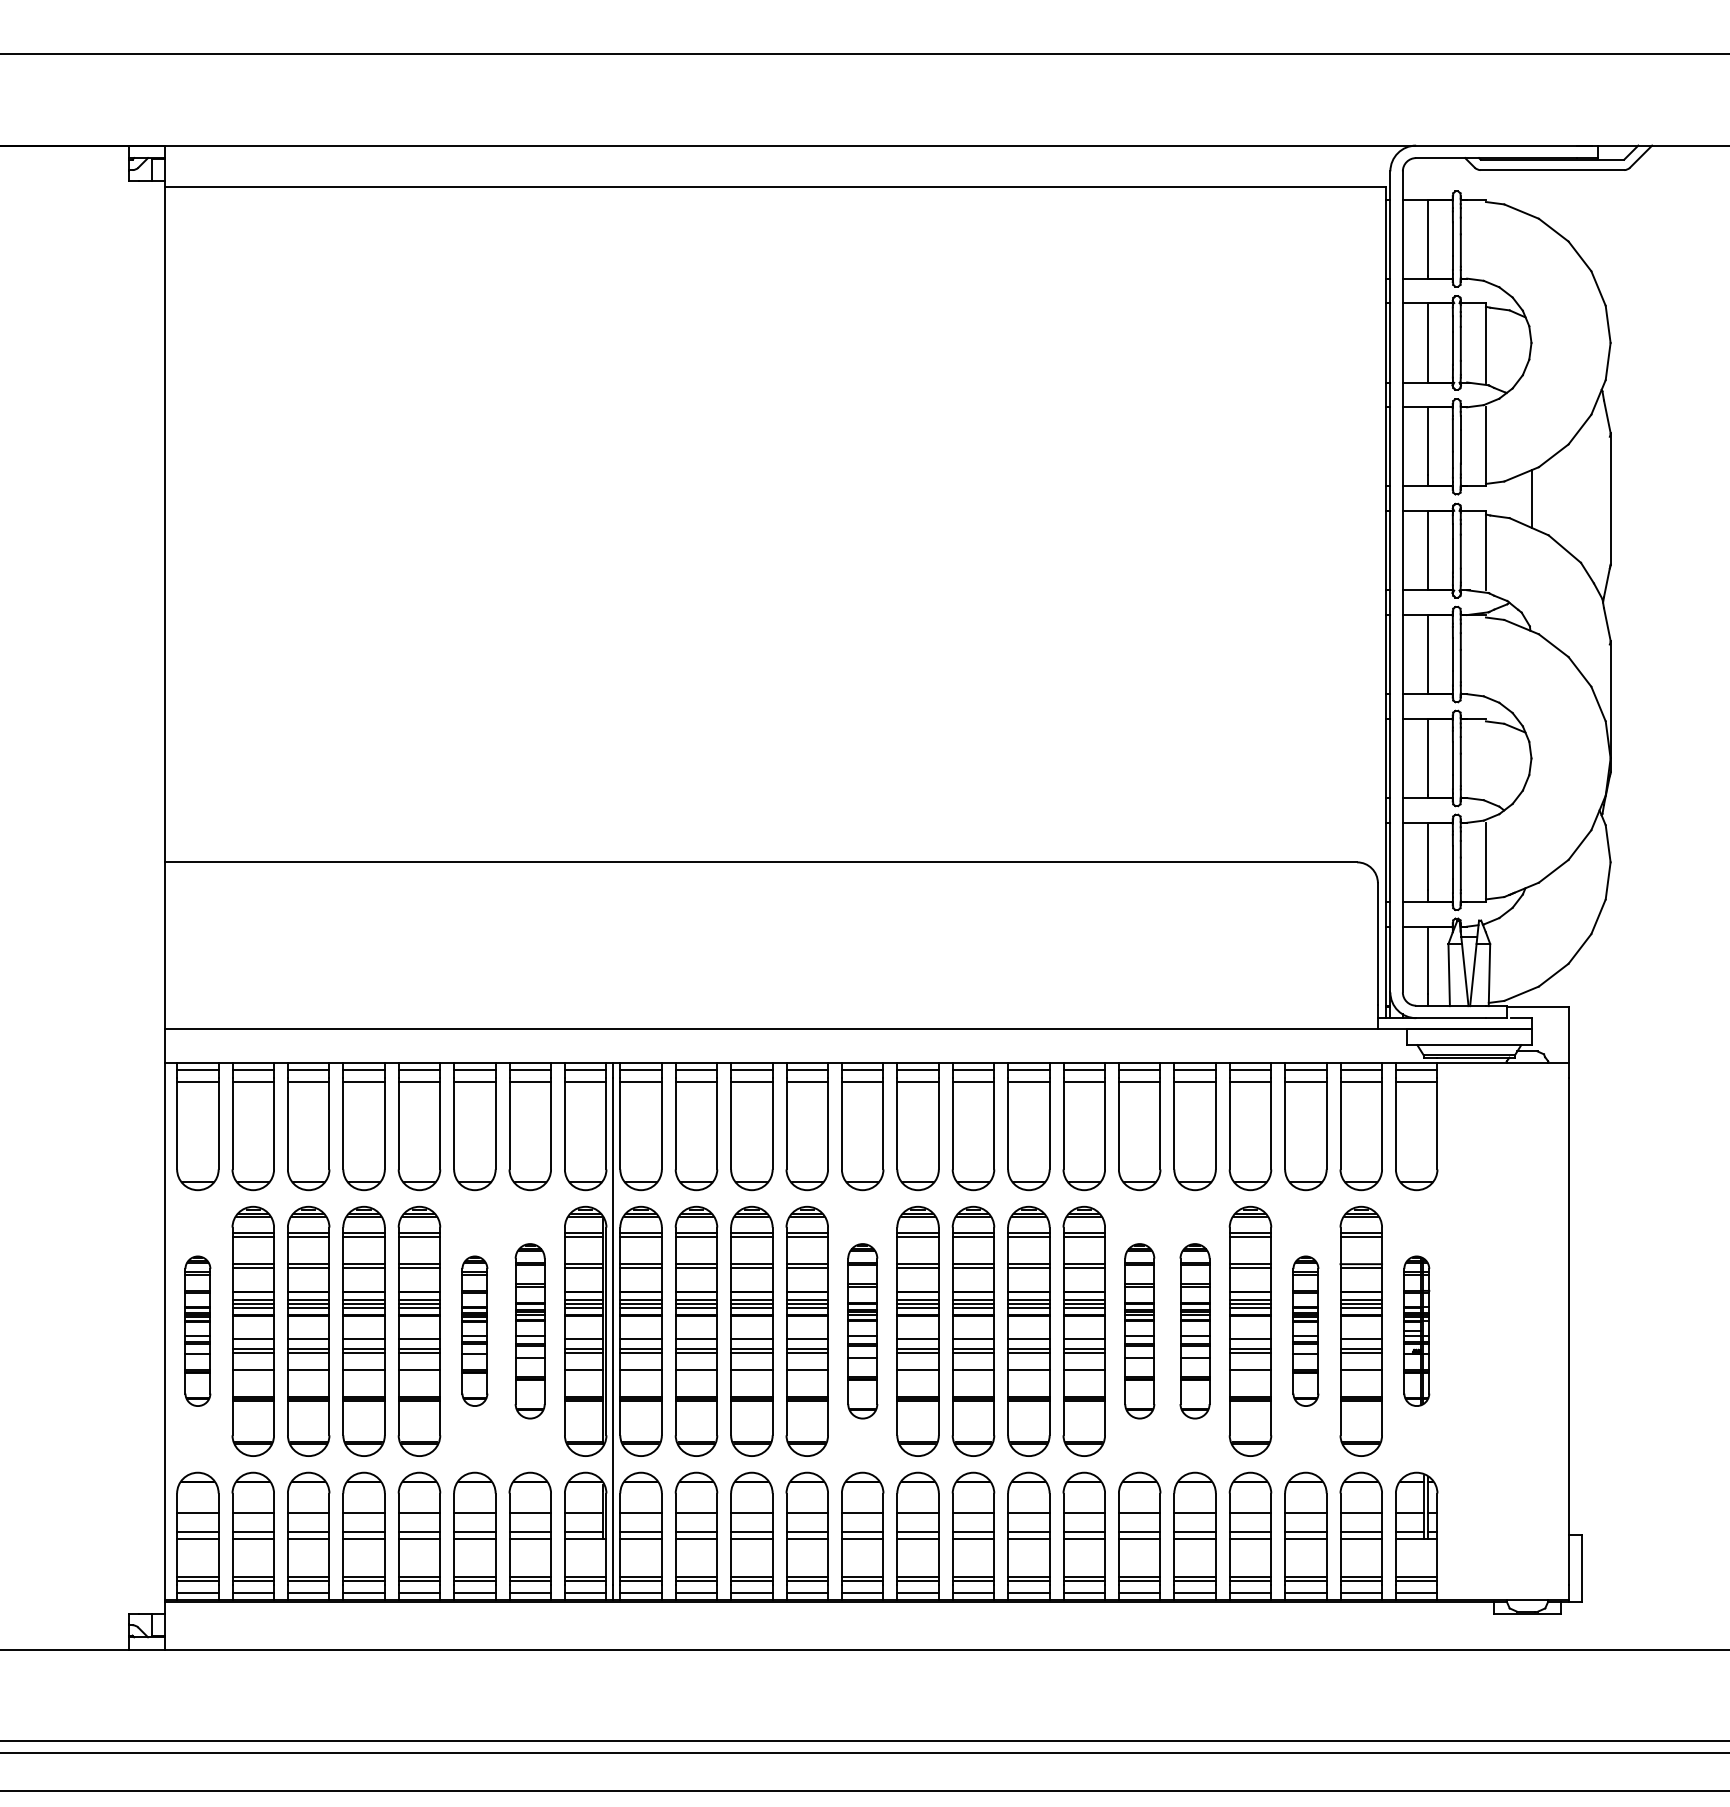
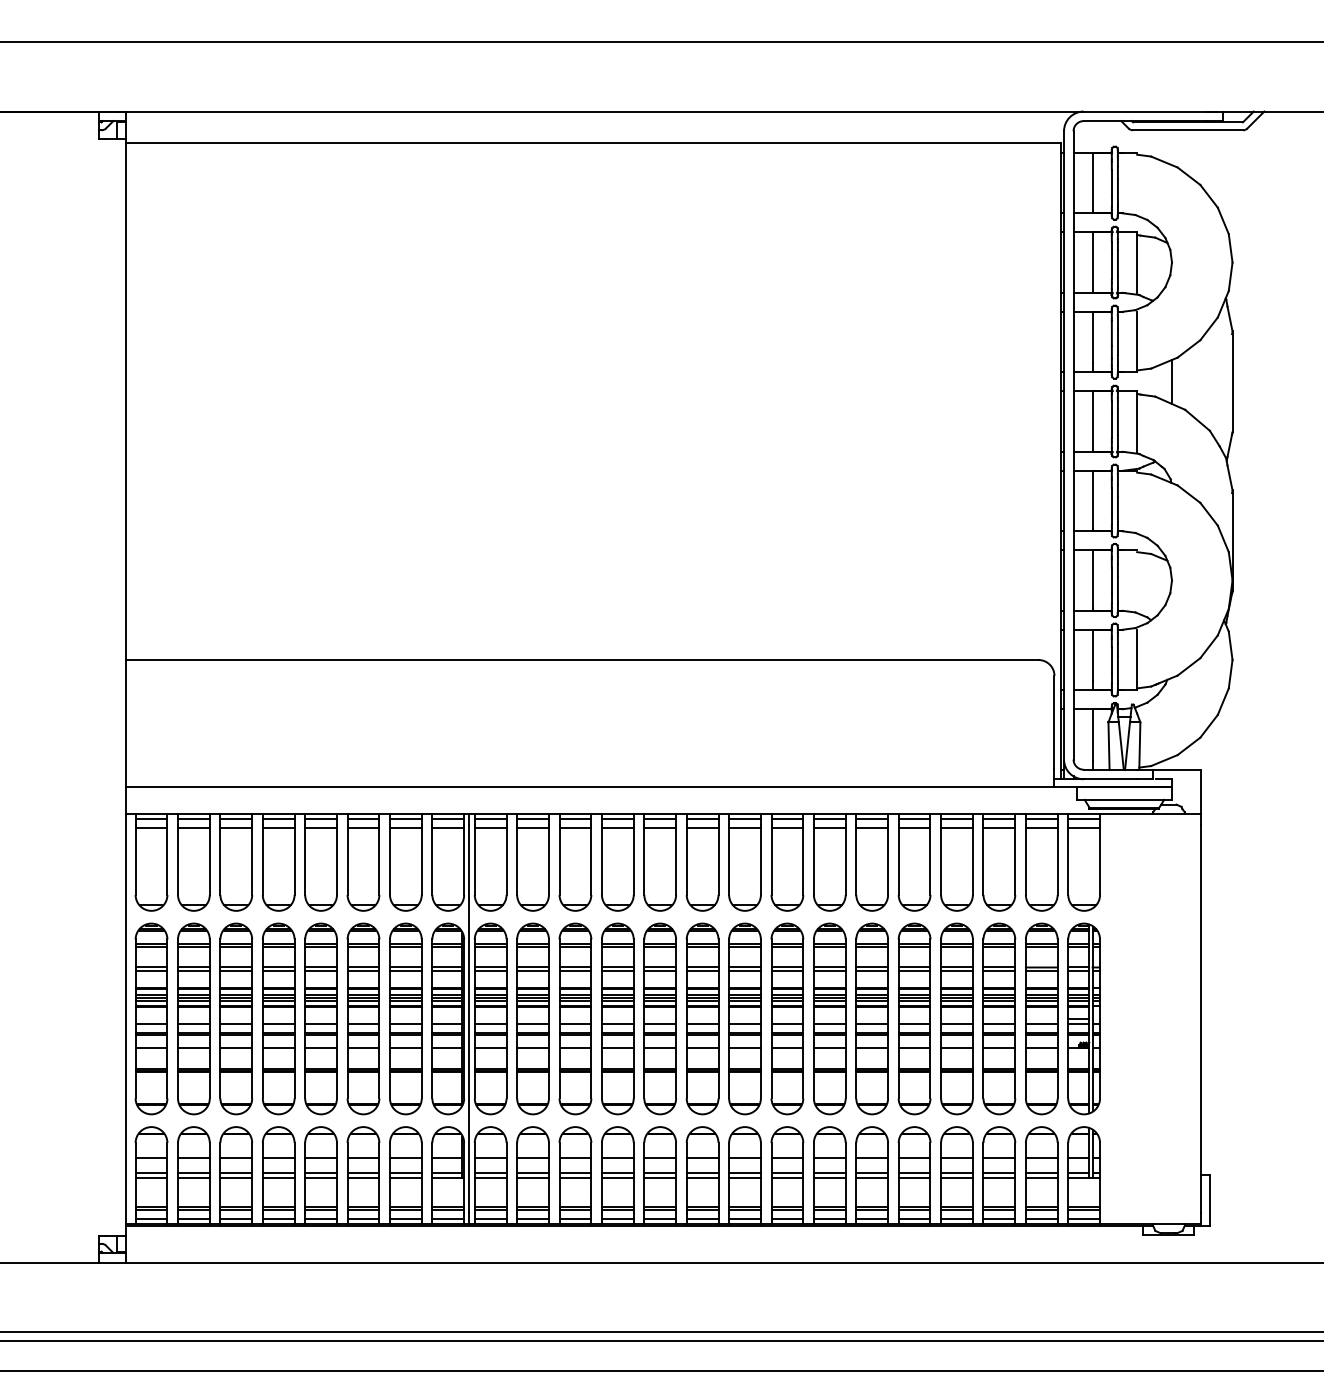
part: (197, 1330) -> (151, 1018), size x1.67
part: (474, 1330) -> (363, 1018), size x1.67
part: (529, 1330) -> (405, 1018), size x1.43
part: (862, 1330) -> (660, 1018), size x1.43
part: (1139, 1330) -> (872, 1018), size x1.43
part: (1194, 1330) -> (914, 1018), size x1.43
part: (1305, 1330) -> (999, 1018), size x1.67
part: (1416, 1330) -> (1084, 1018), size x1.67

